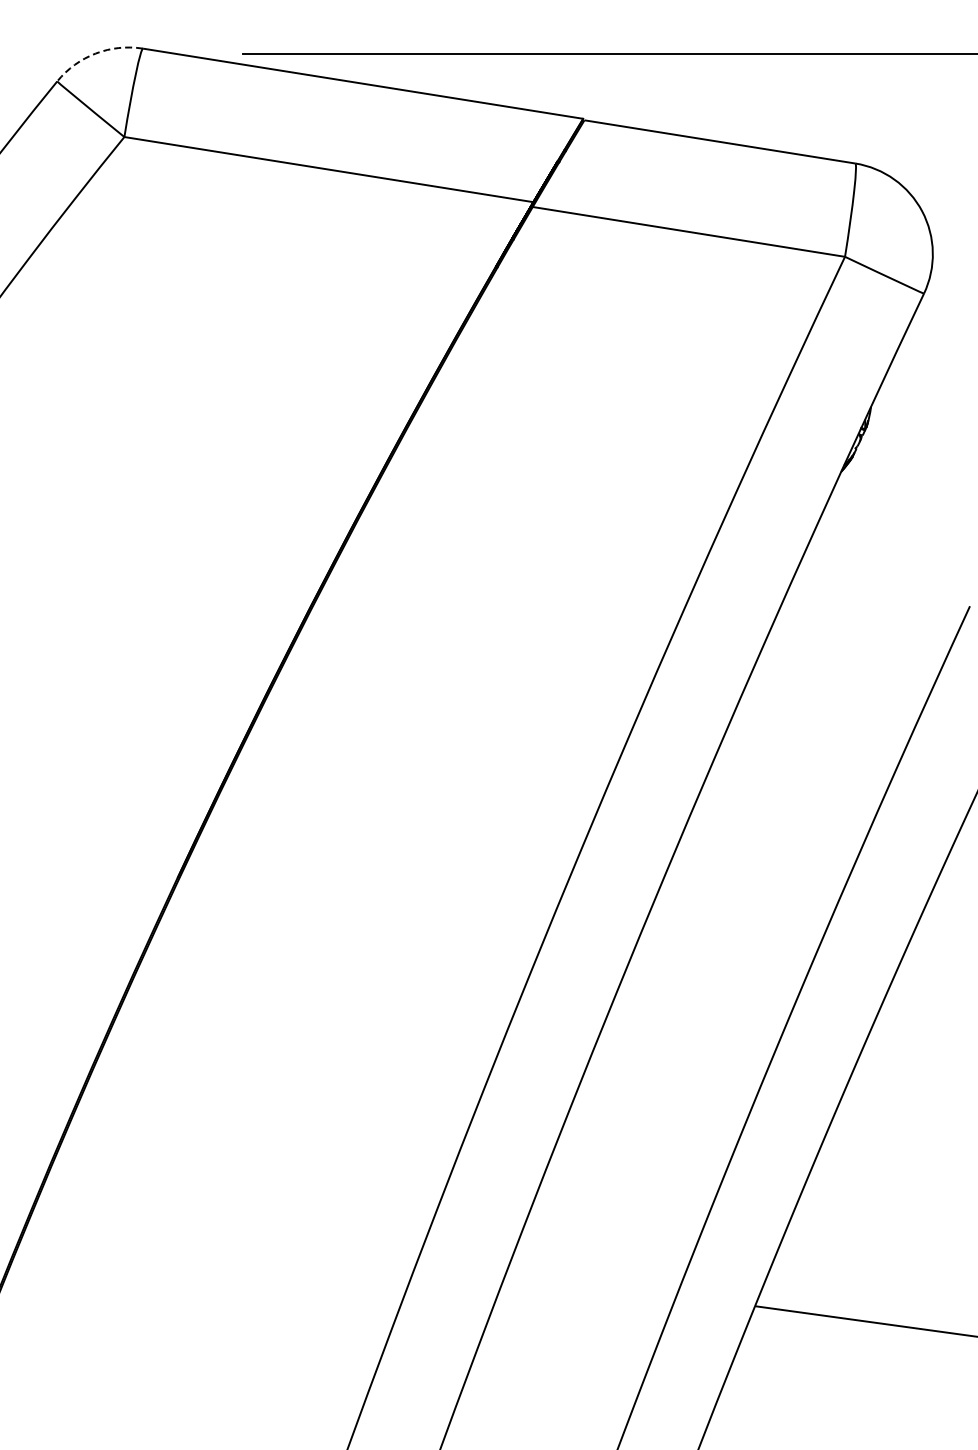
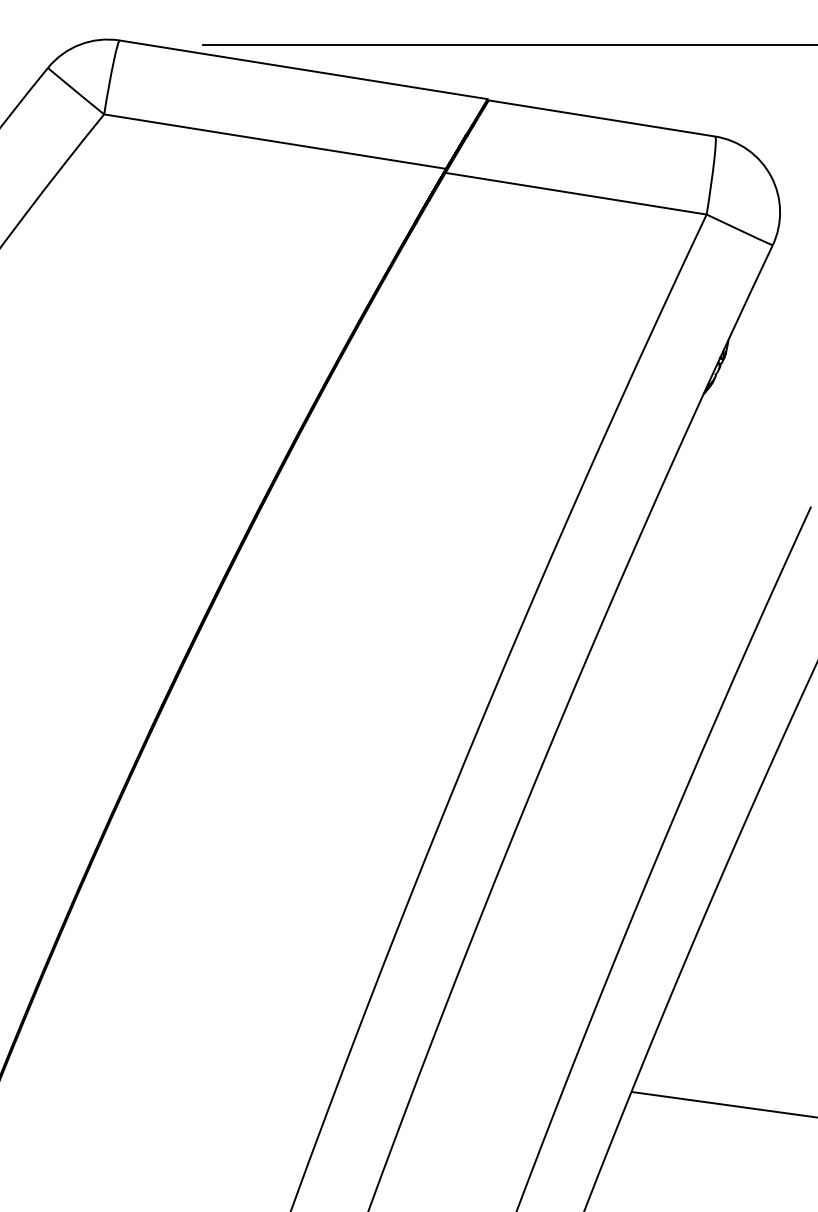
arc: (95, 53) -> (79, 44), dashed -> solid

